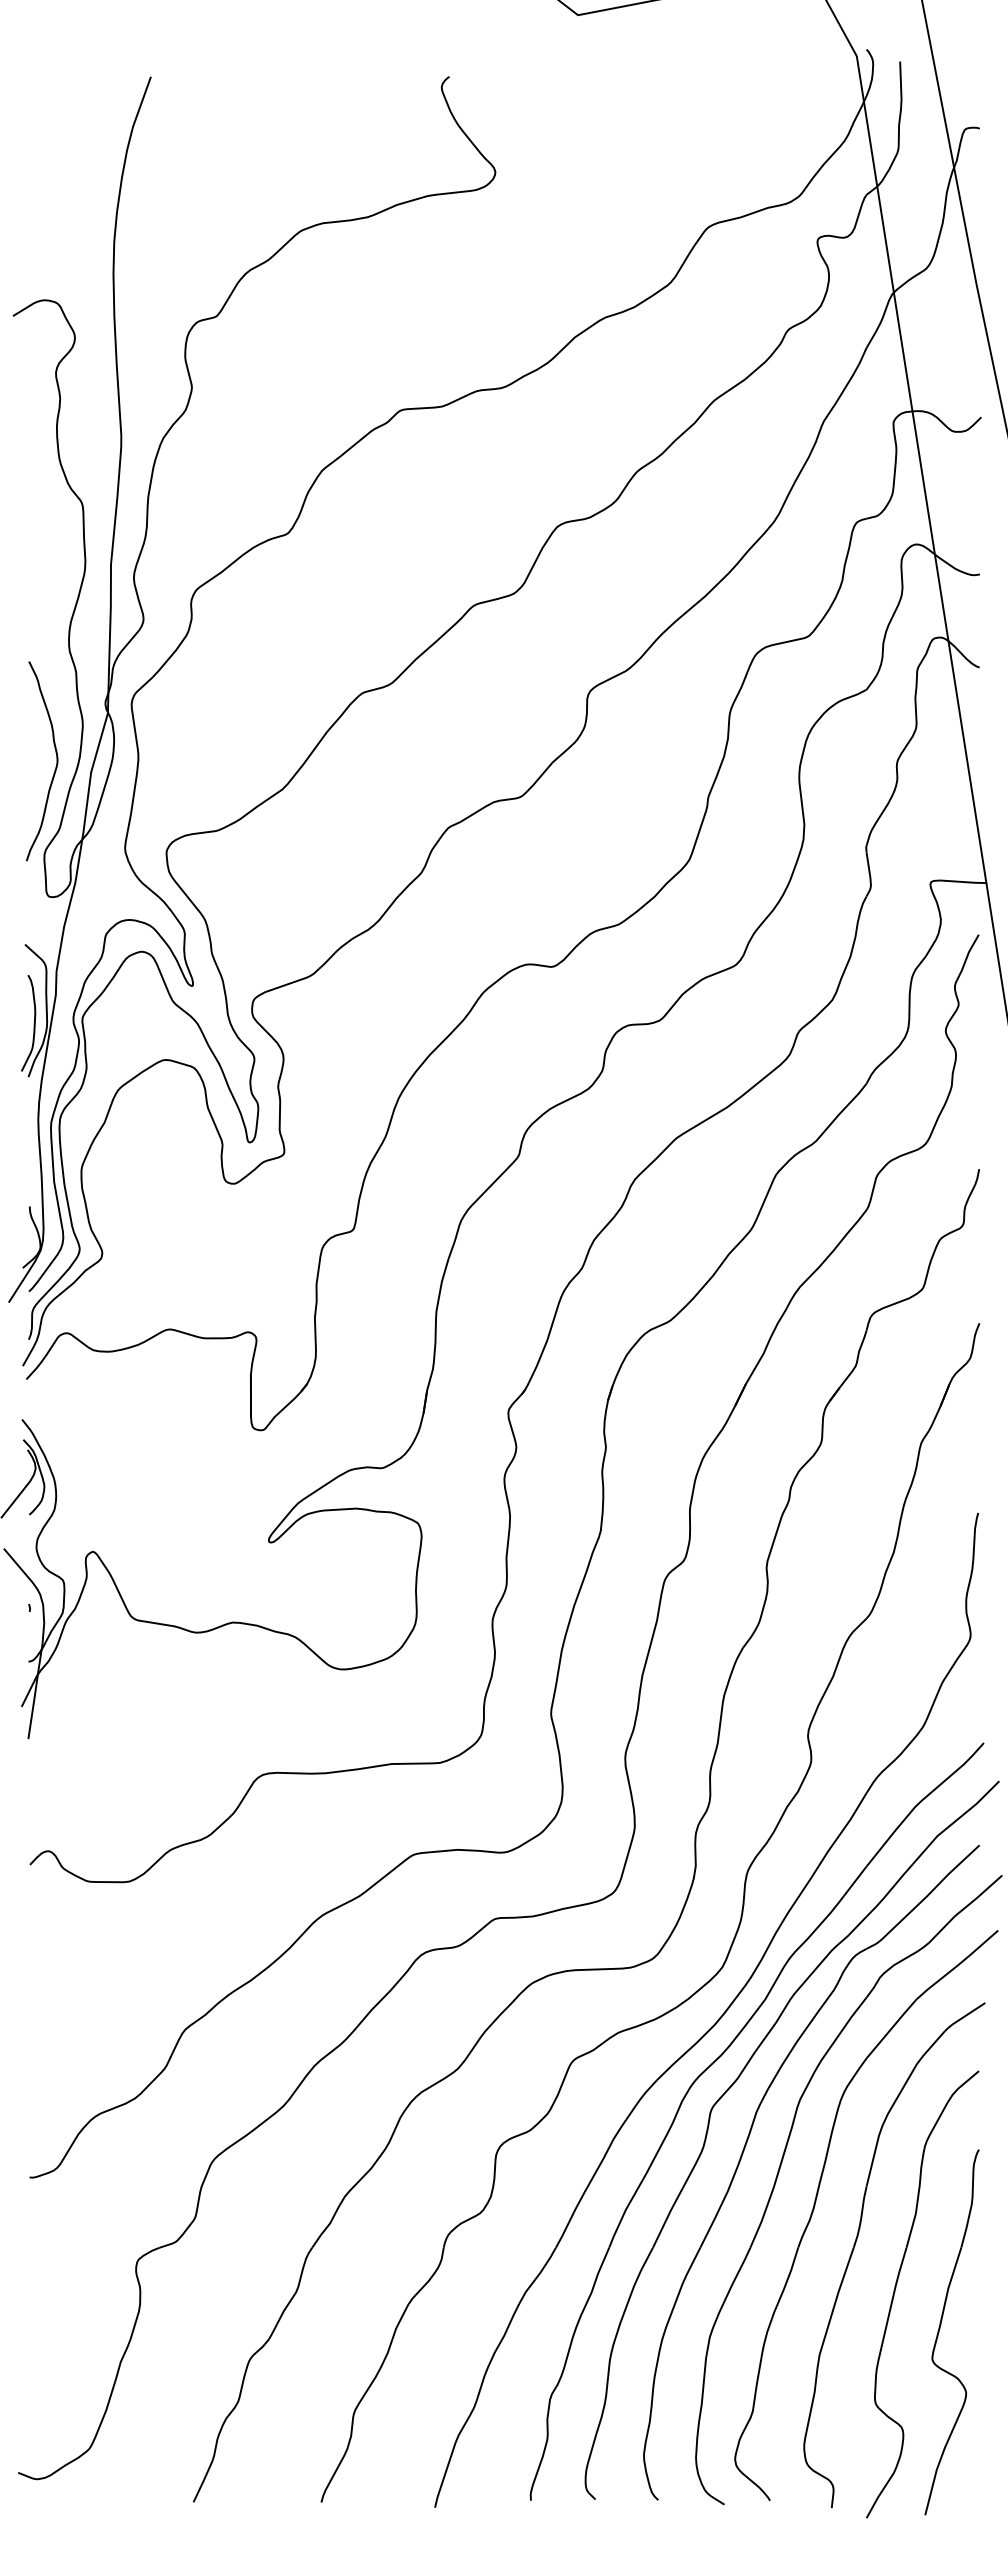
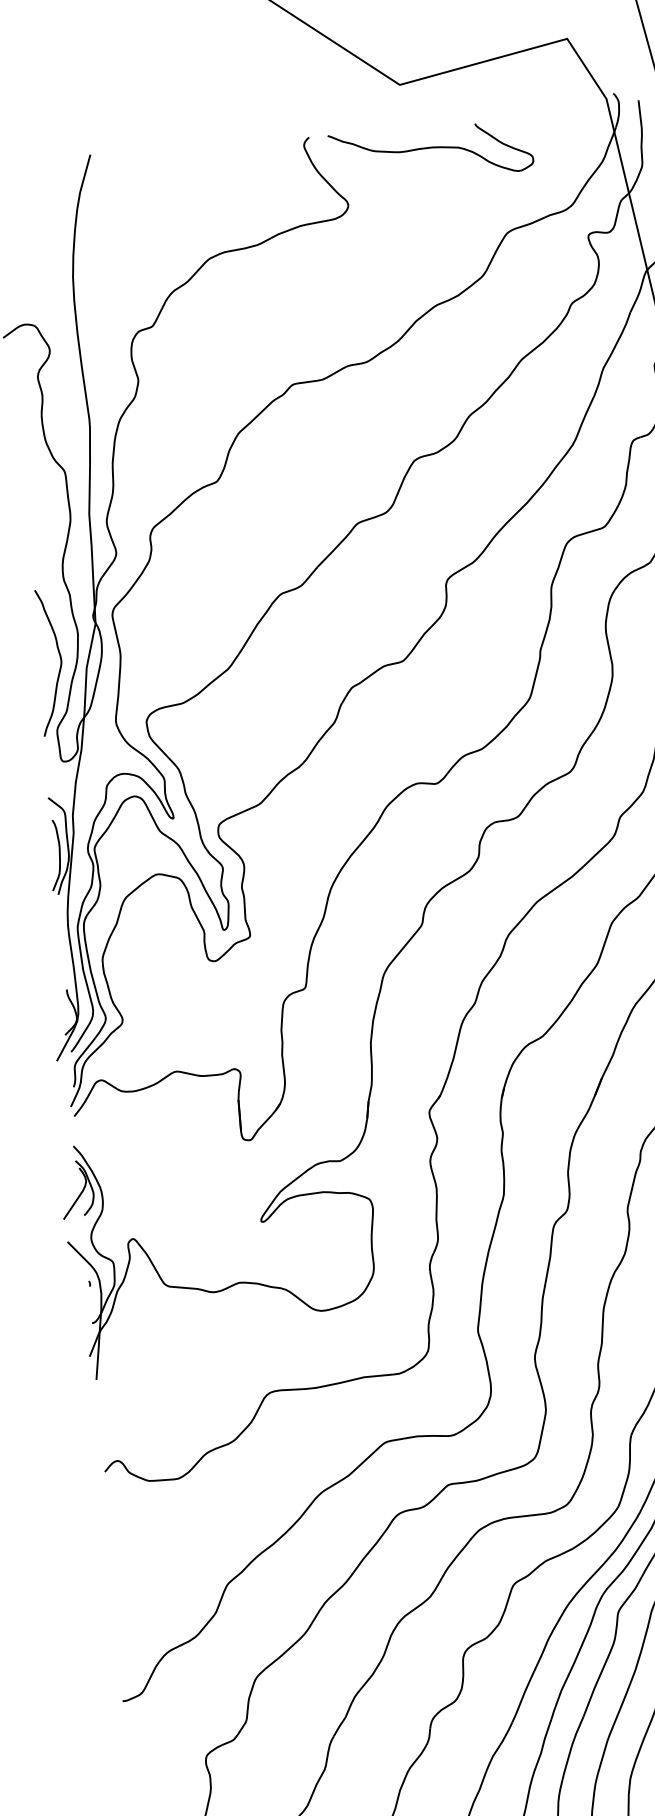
curve: (612, 104) -> (430, 148), added

